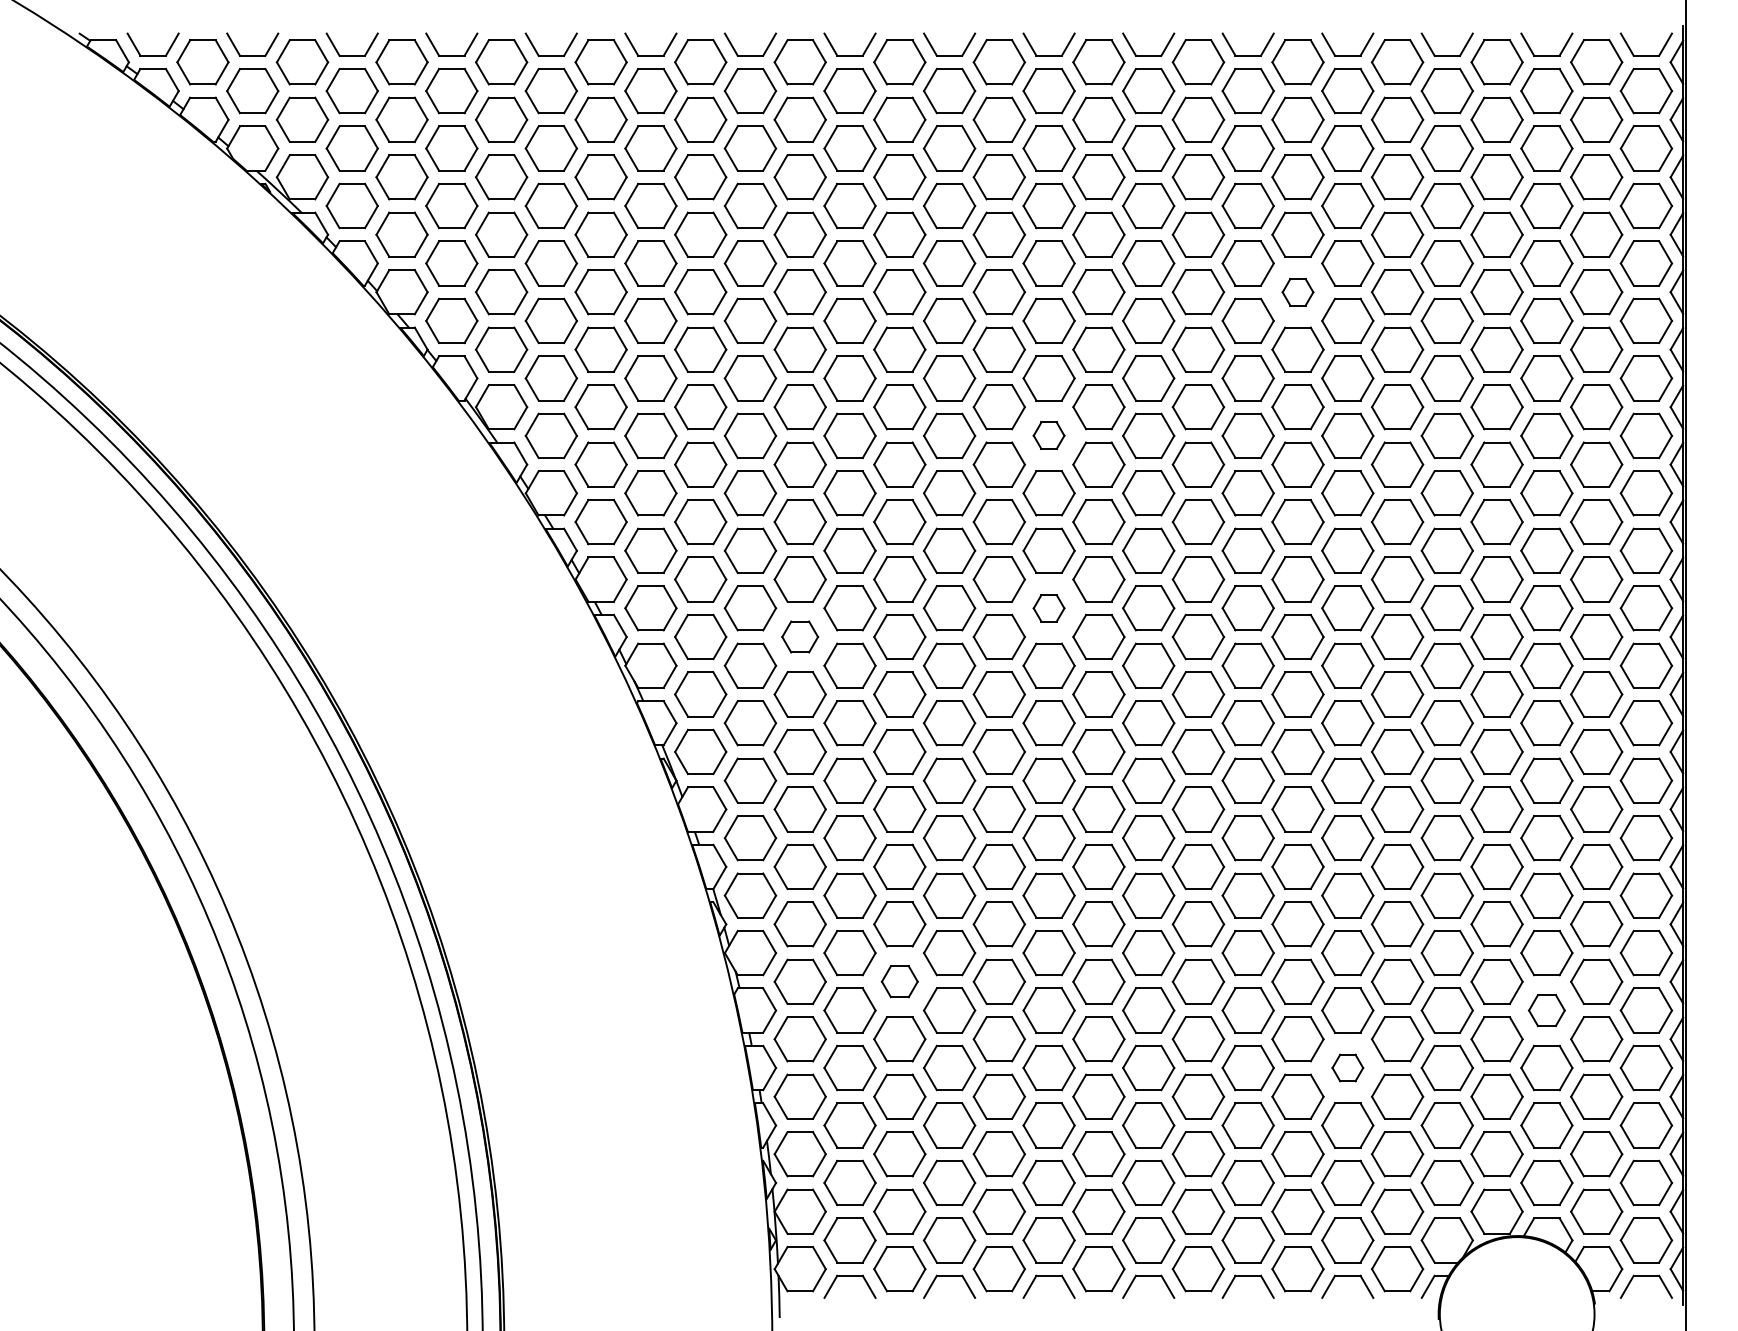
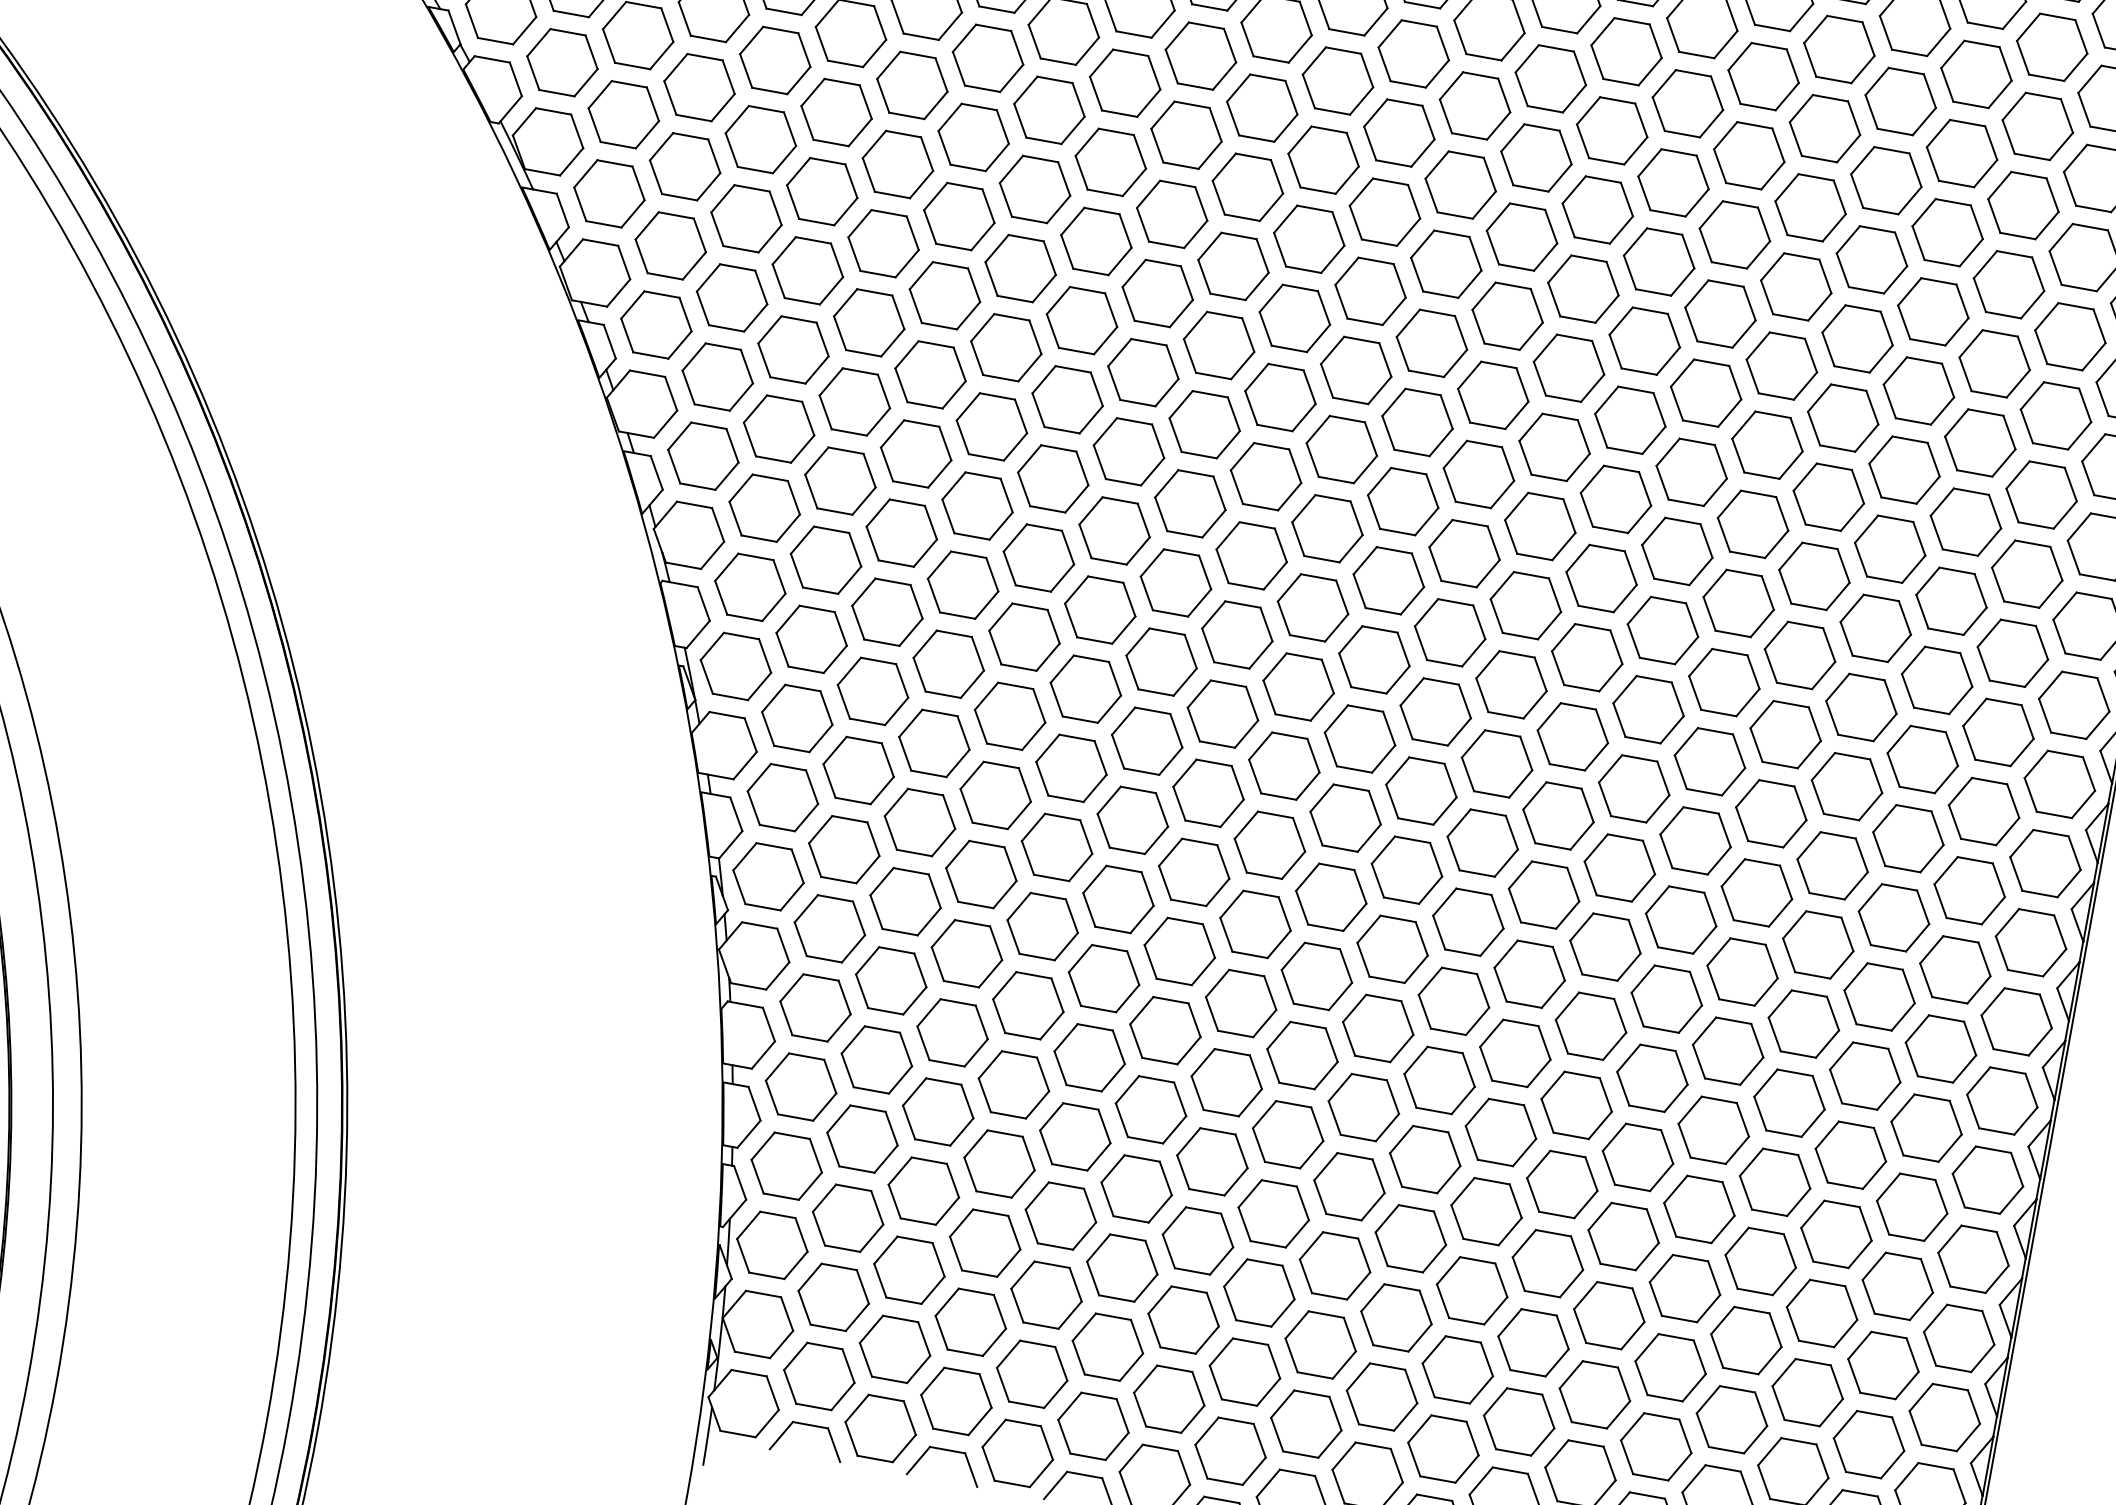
part: (1297, 292) -> (1672, 183), size x1.67
part: (1048, 435) -> (1294, 317), size x1.67
part: (1048, 608) -> (1250, 555), size x1.67
part: (799, 636) -> (900, 532), size x1.43
part: (899, 981) -> (952, 1032), size x1.43
part: (1546, 1010) -> (1835, 1234), size x1.43
part: (1347, 1067) -> (1547, 1262), size x1.67

